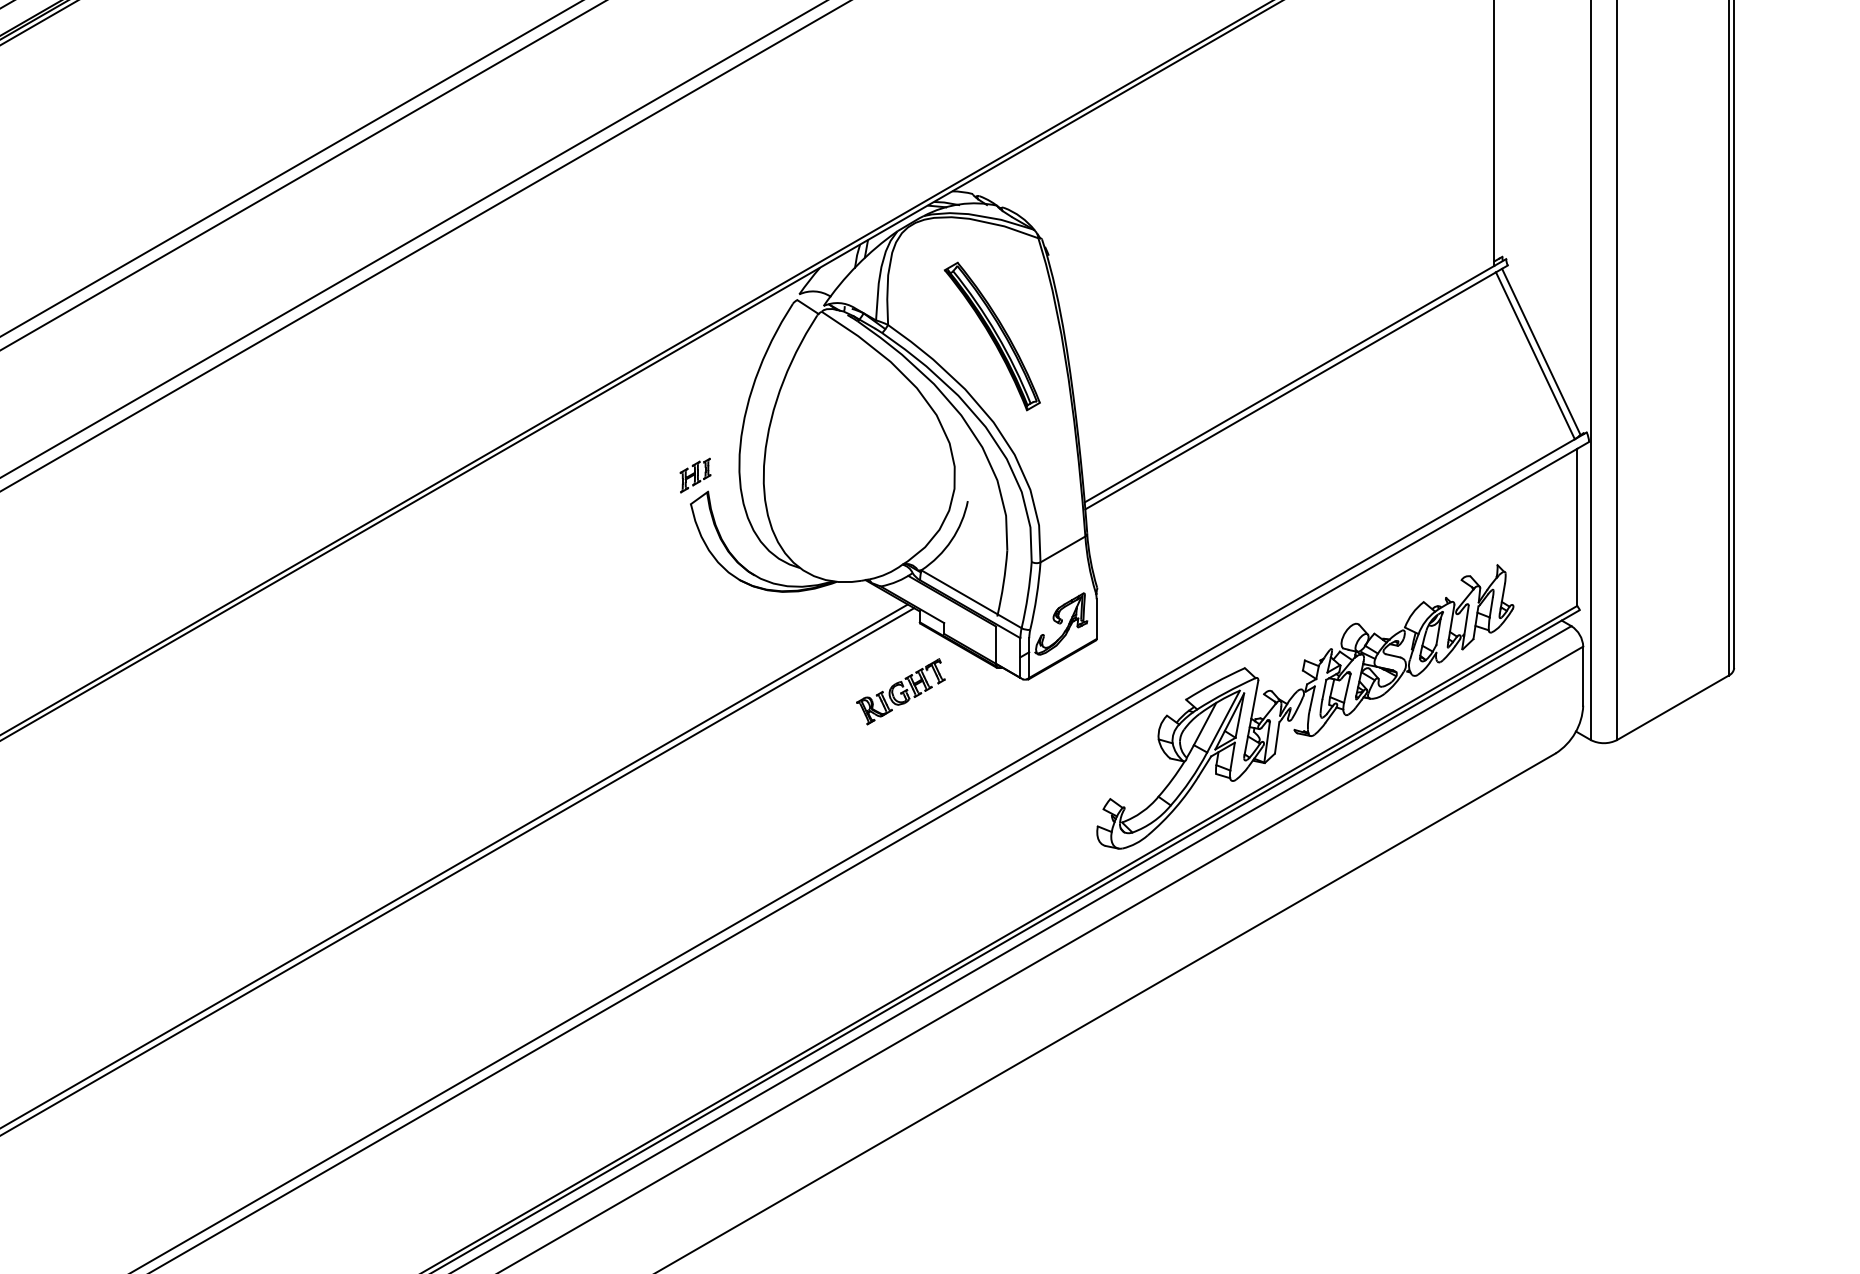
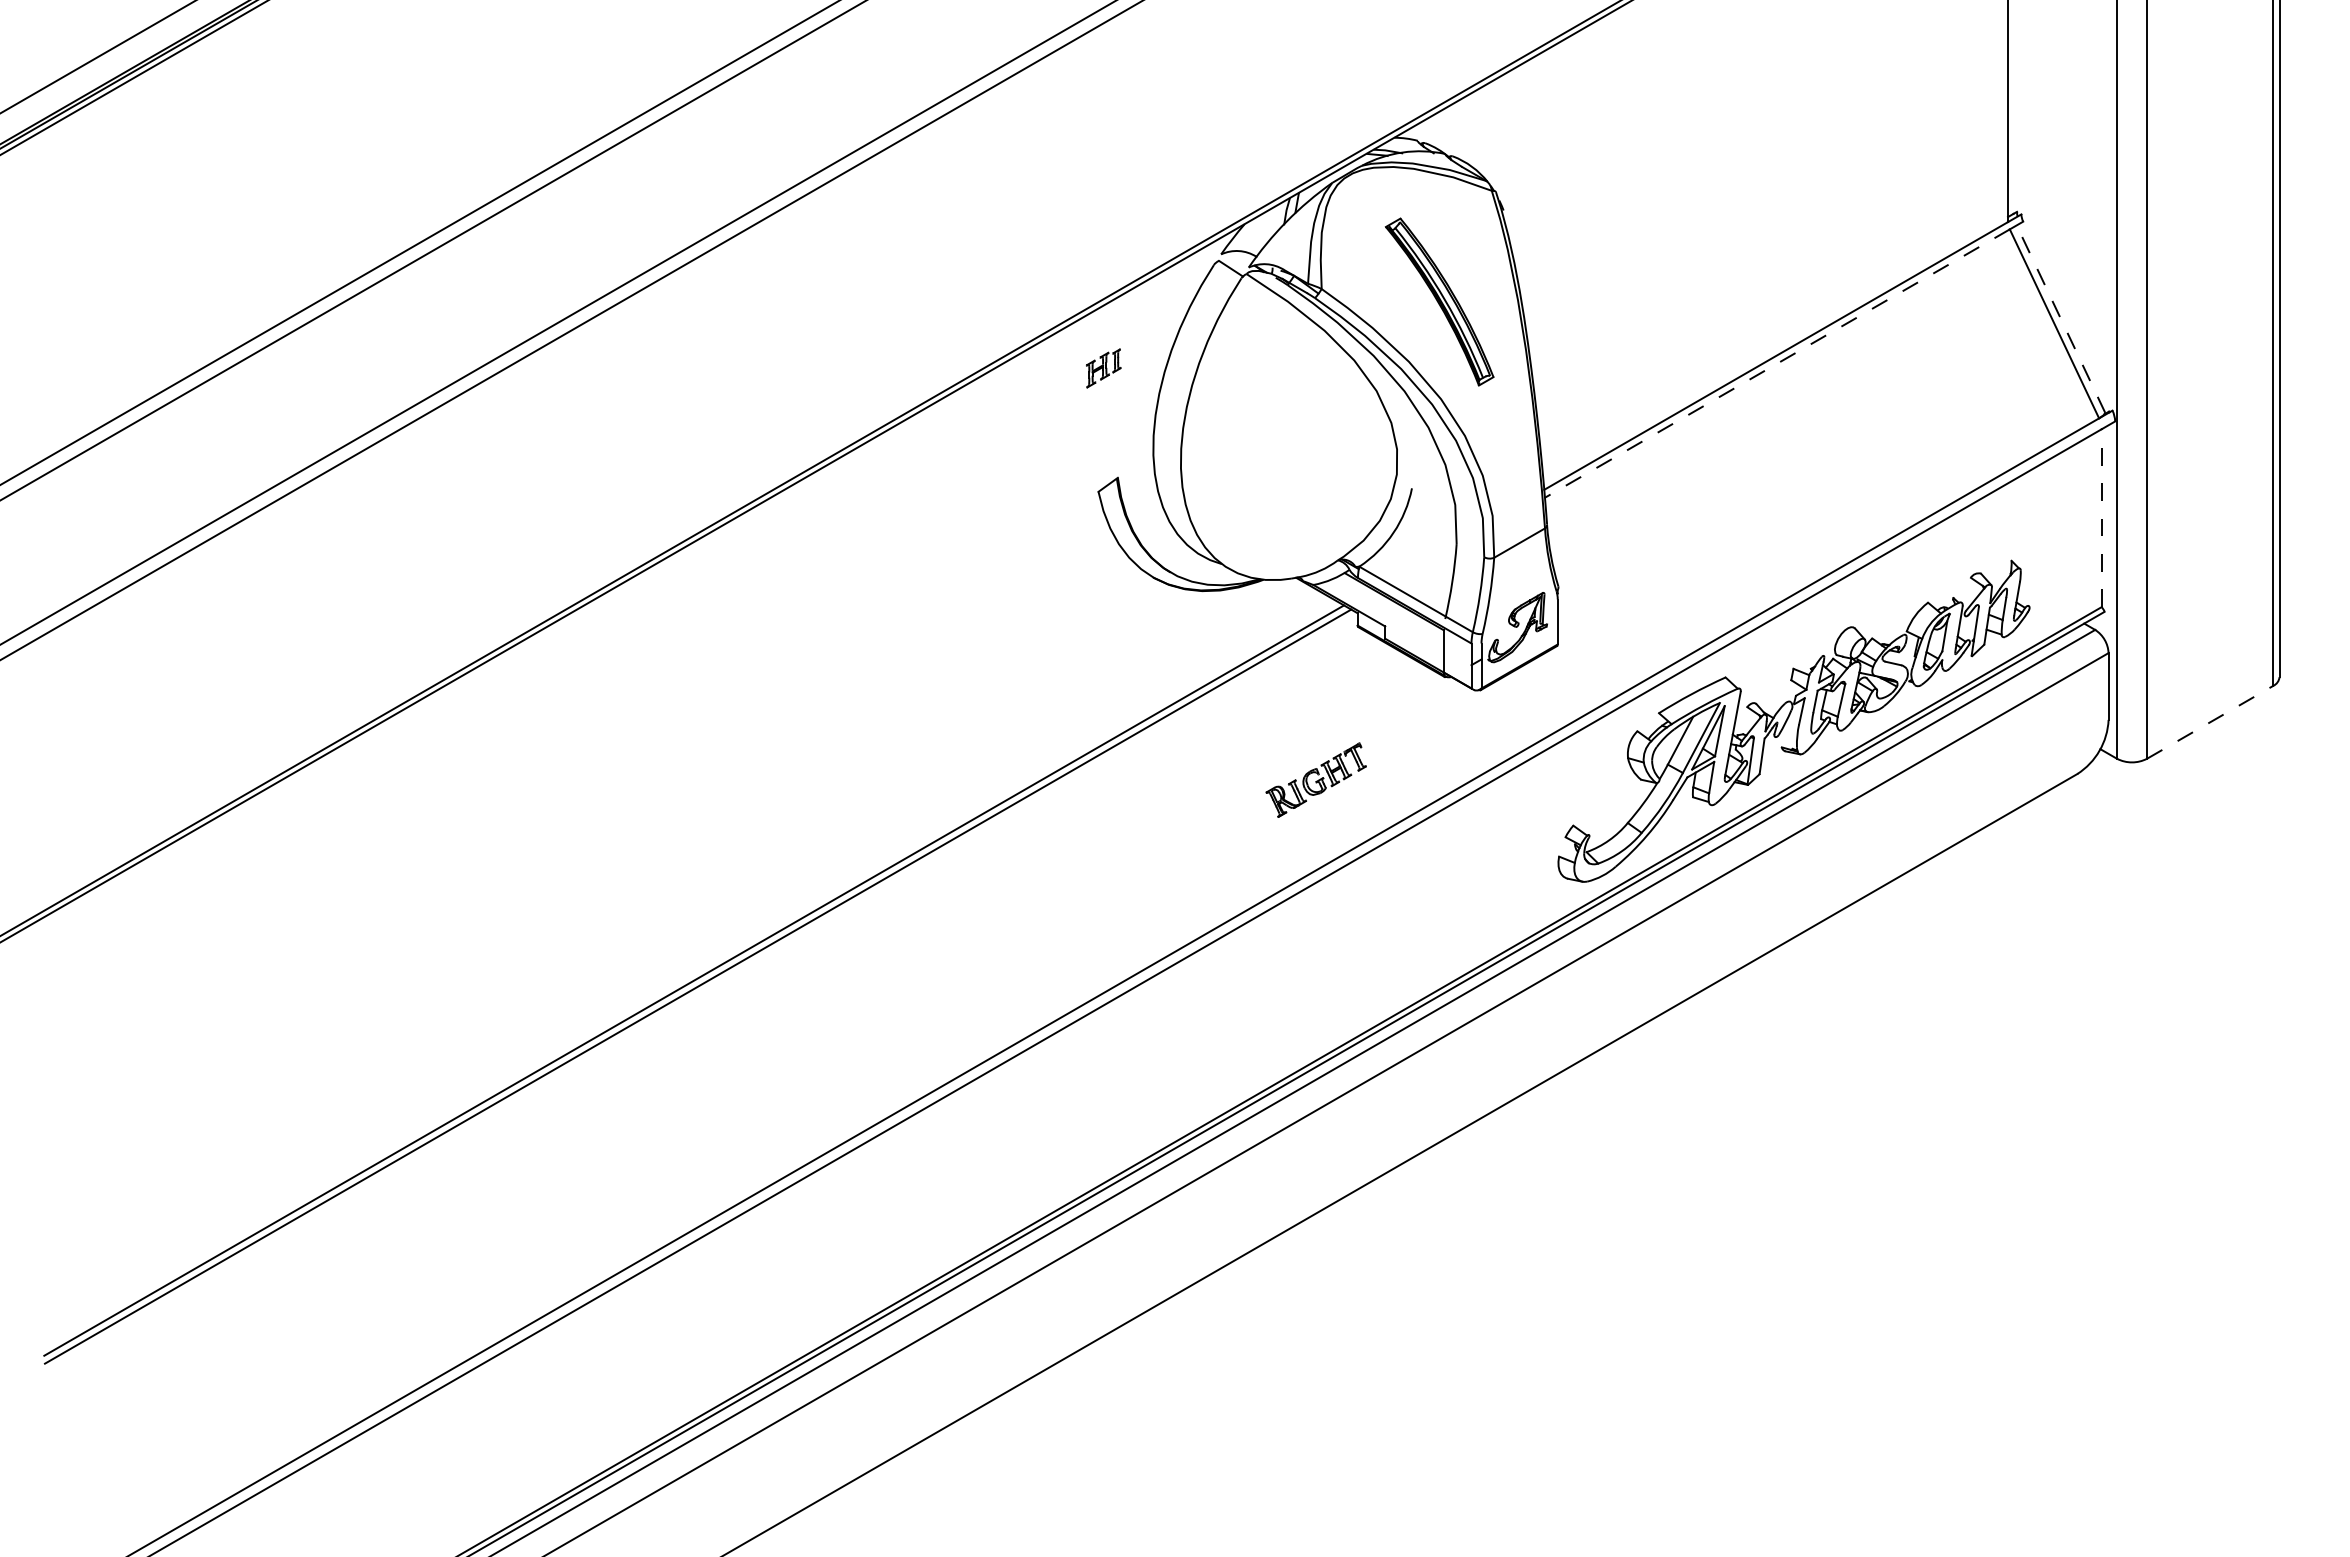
line: (1541, 351) -> (2061, 319), solid -> dashed
line: (1289, 390) -> (1776, 363), solid -> dashed
part: (695, 475) -> (1103, 368), moved
line: (1576, 527) -> (2101, 518), solid -> dashed
part: (900, 691) -> (1315, 779), moved
line: (1673, 707) -> (2210, 722), solid -> dashed

